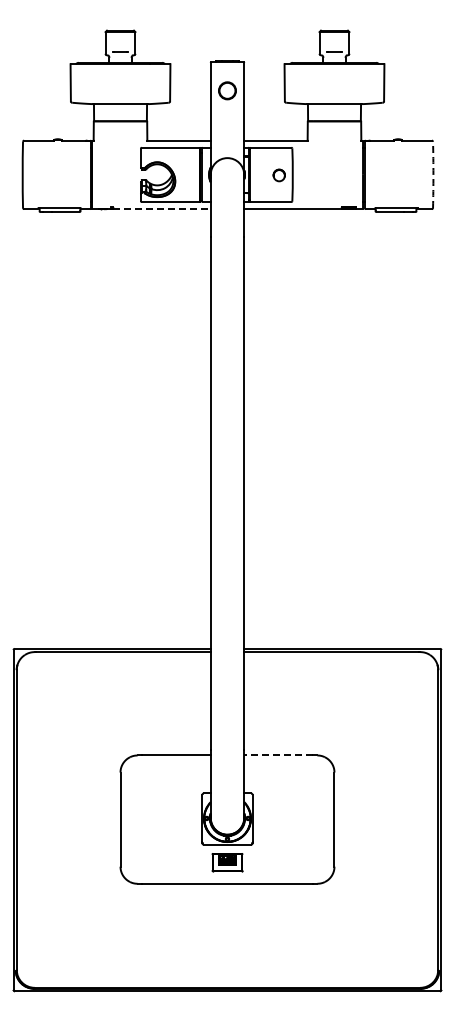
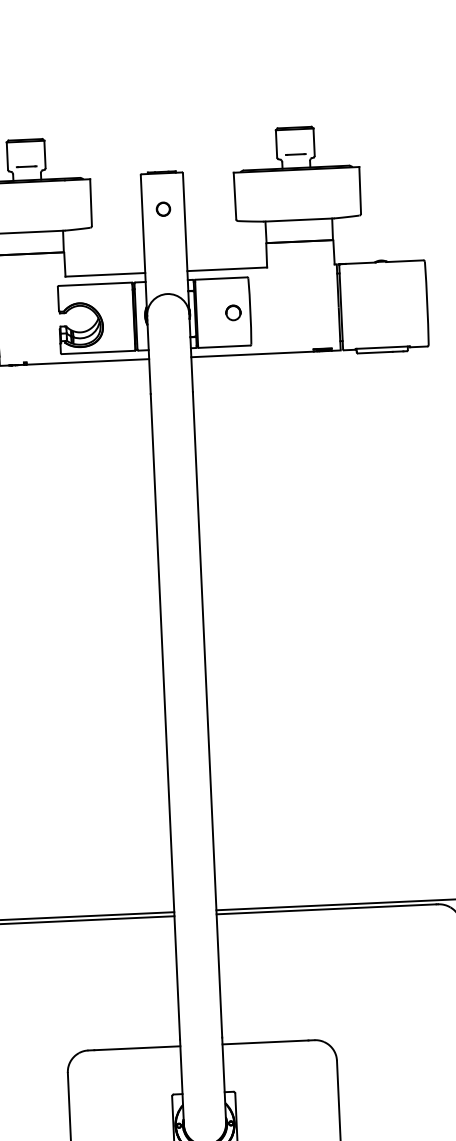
circle: (227, 90) -> (163, 209), size x0.62
arc: (433, 174) -> (427, 302), dashed -> solid
line: (162, 209) -> (88, 362), dashed -> solid
line: (277, 755) -> (264, 1042), dashed -> solid

